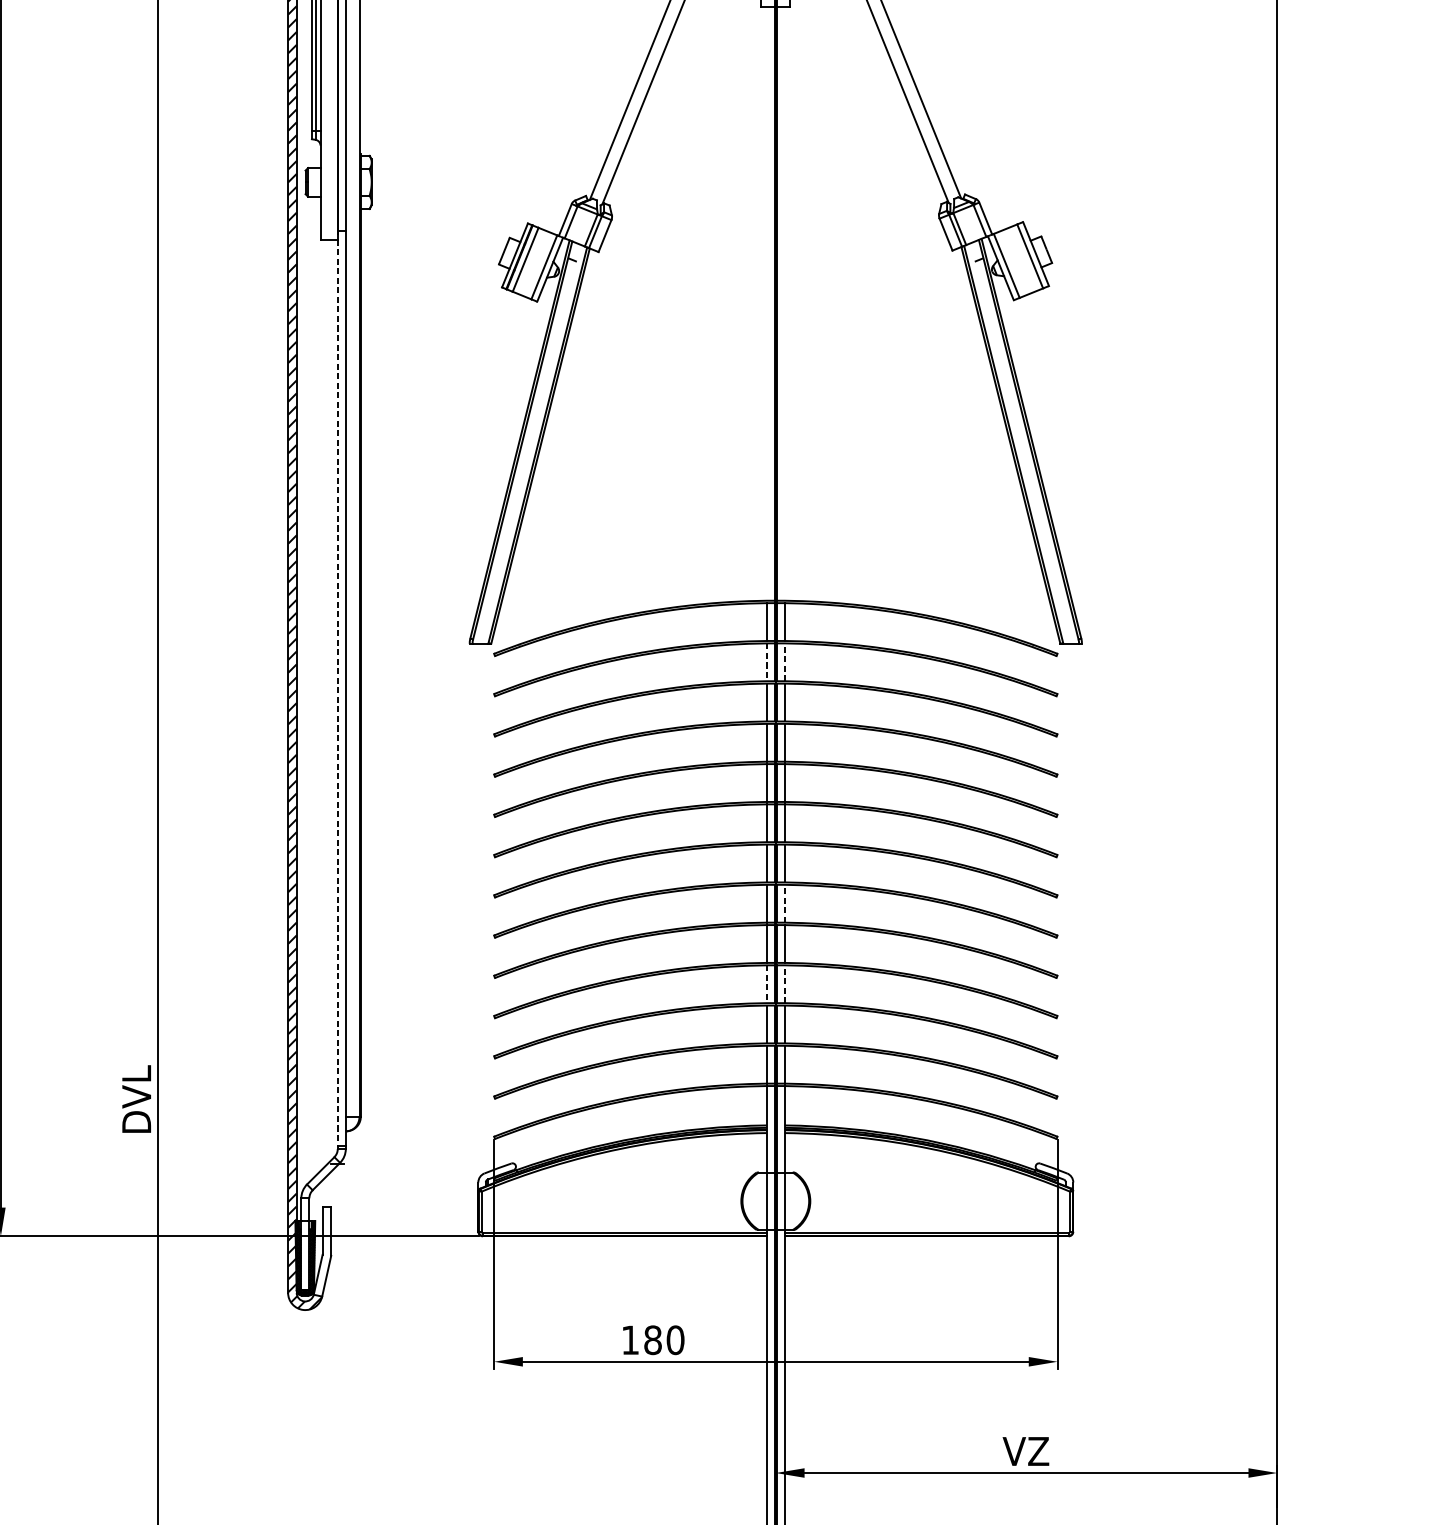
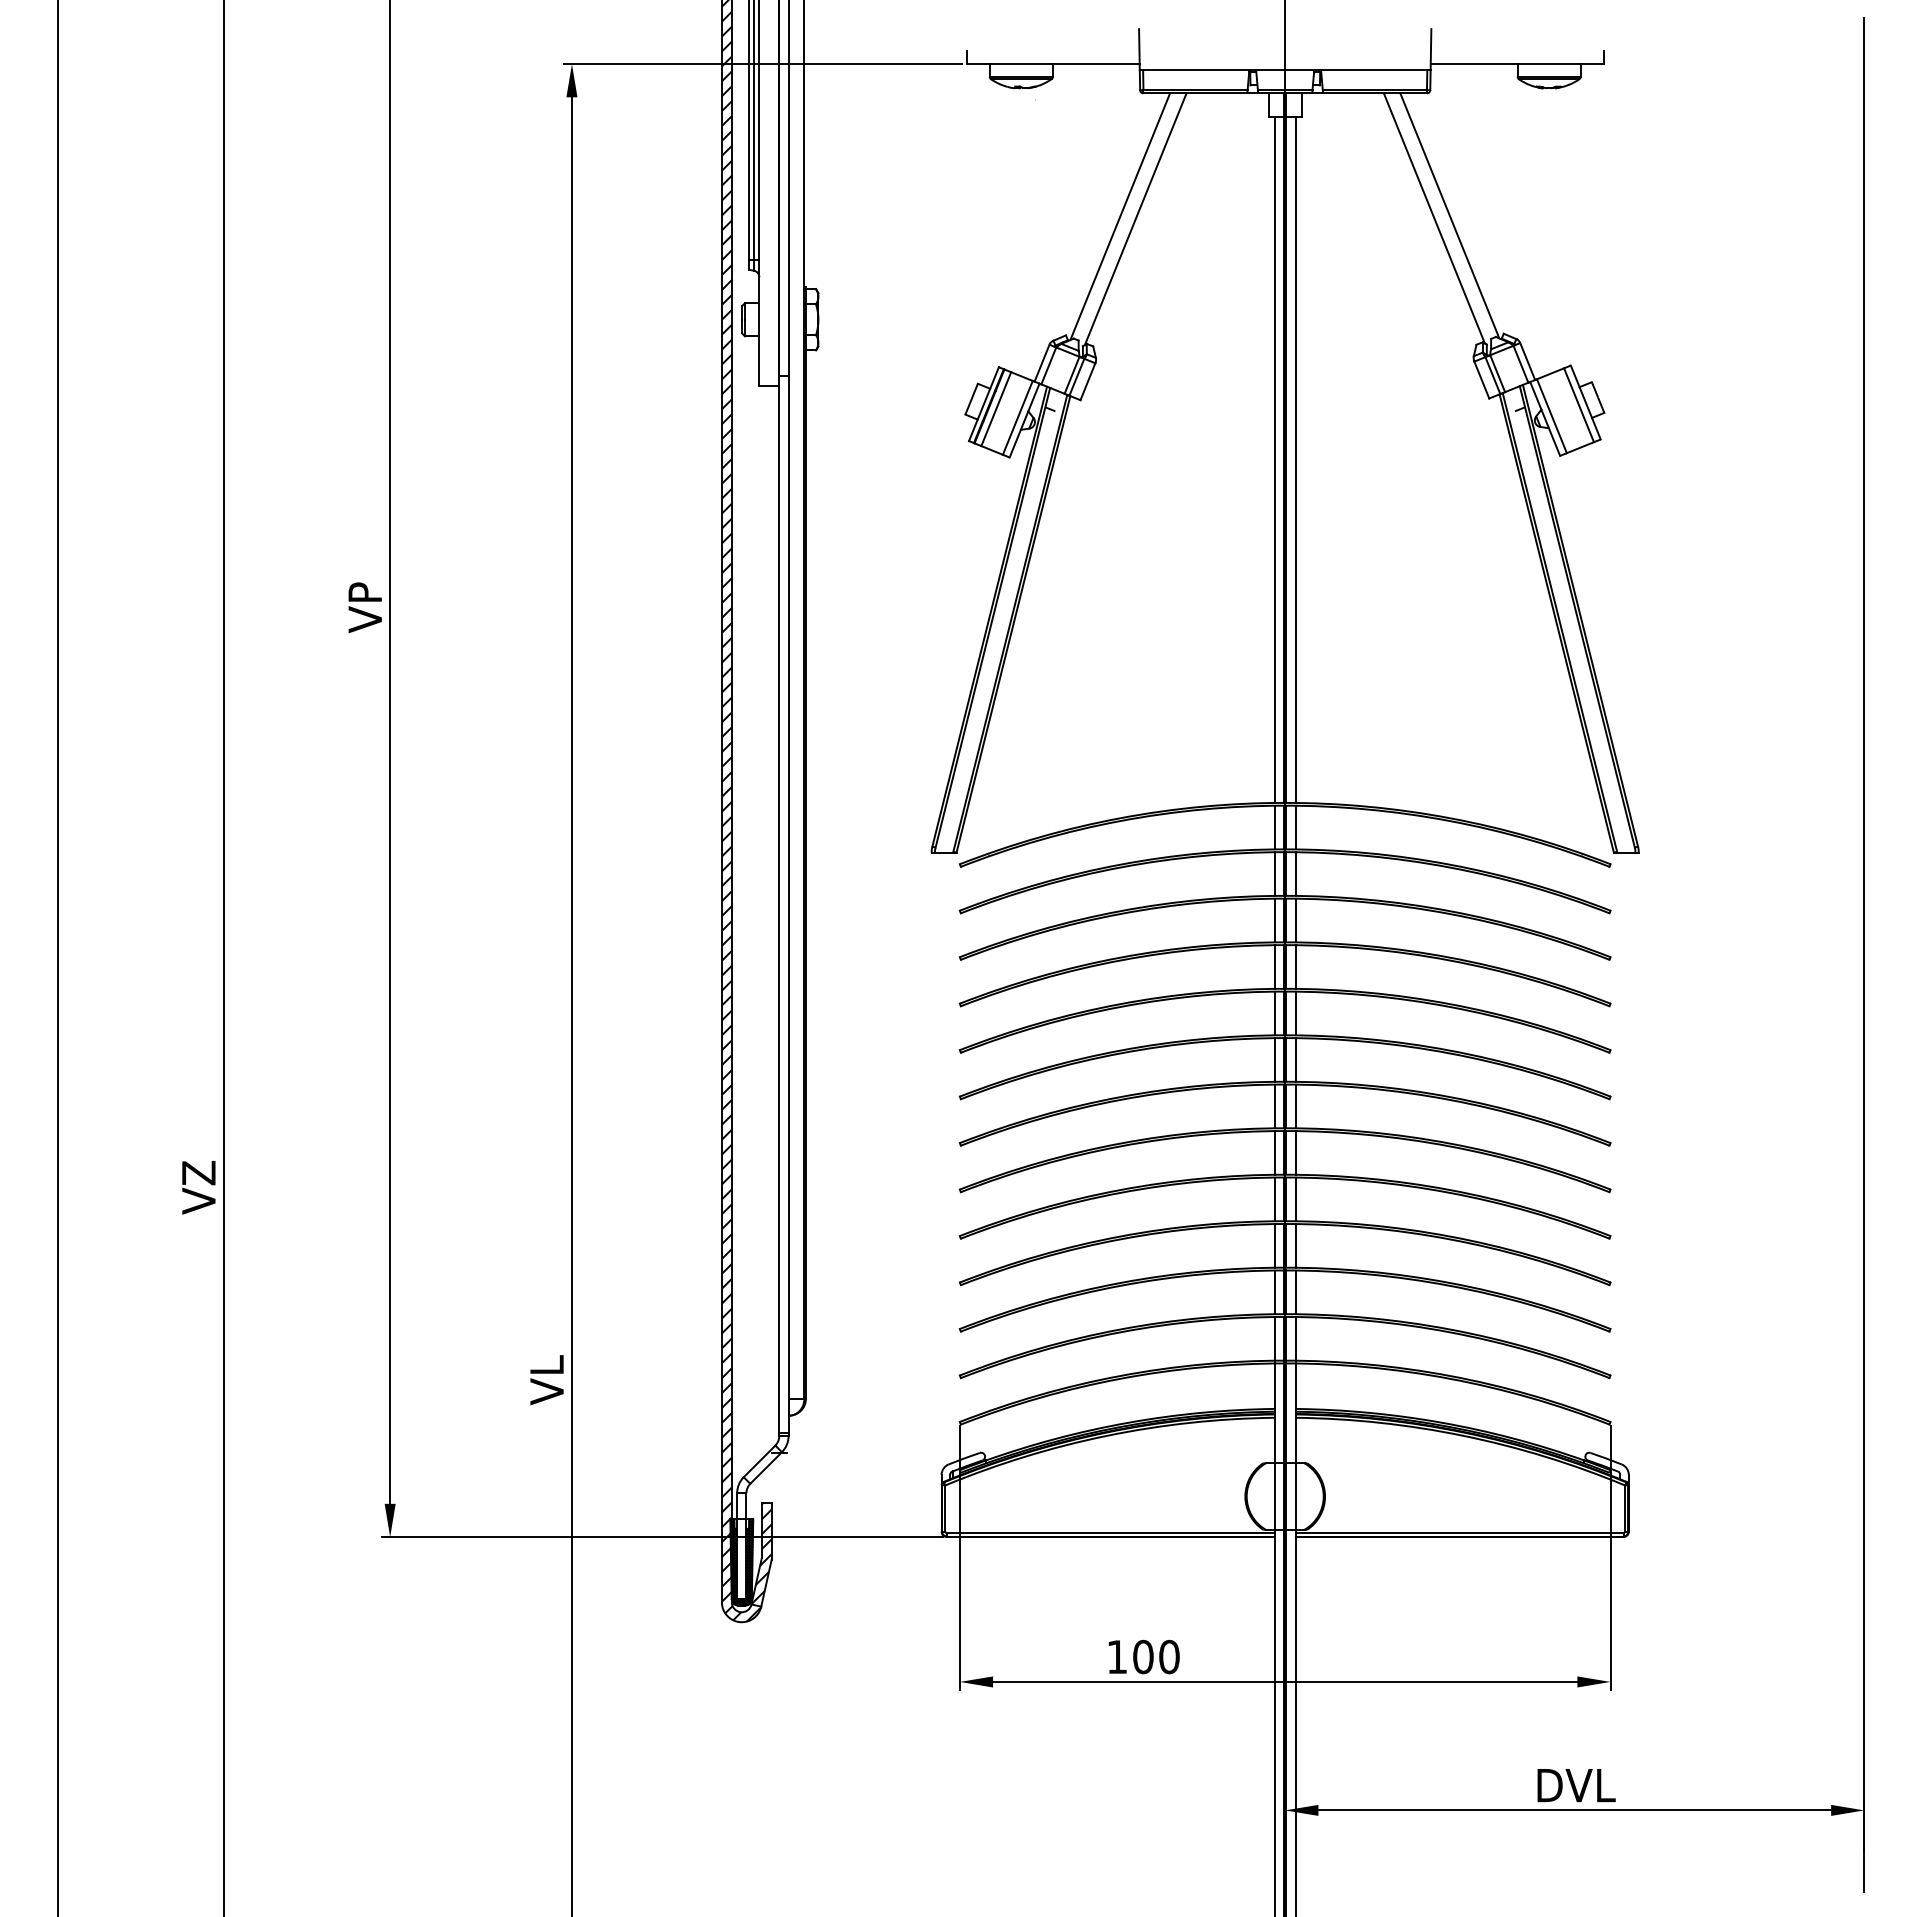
line: (766, 303) -> (1274, 459), added
line: (784, 303) -> (1295, 459), added
line: (766, 662) -> (1274, 874), dashed -> solid
line: (784, 662) -> (1295, 874), dashed -> solid
line: (337, 693) -> (779, 909), dashed -> solid
line: (784, 903) -> (1295, 1152), dashed -> solid
line: (766, 983) -> (1274, 1245), dashed -> solid
line: (784, 983) -> (1295, 1245), dashed -> solid
text: (136, 1099) -> (546, 1378), DVL -> VL
hatch: (322, 1250) -> (761, 1553), added
text: (653, 1340) -> (1143, 1657), 180 -> 100
text: (1028, 1451) -> (1576, 1785), VZ -> DVL

